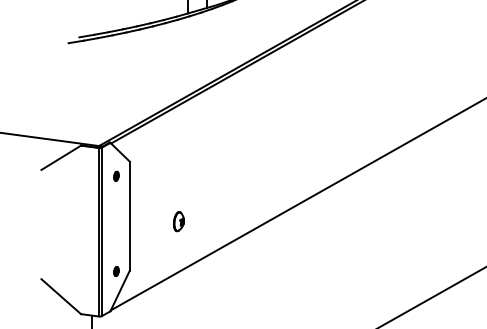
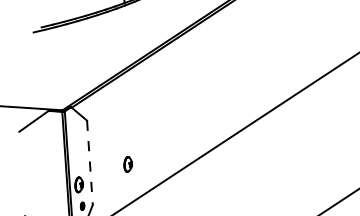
part: (116, 175) -> (77, 132), removed
line: (129, 216) -> (89, 163), solid -> dashed
part: (113, 243) -> (78, 184), added

